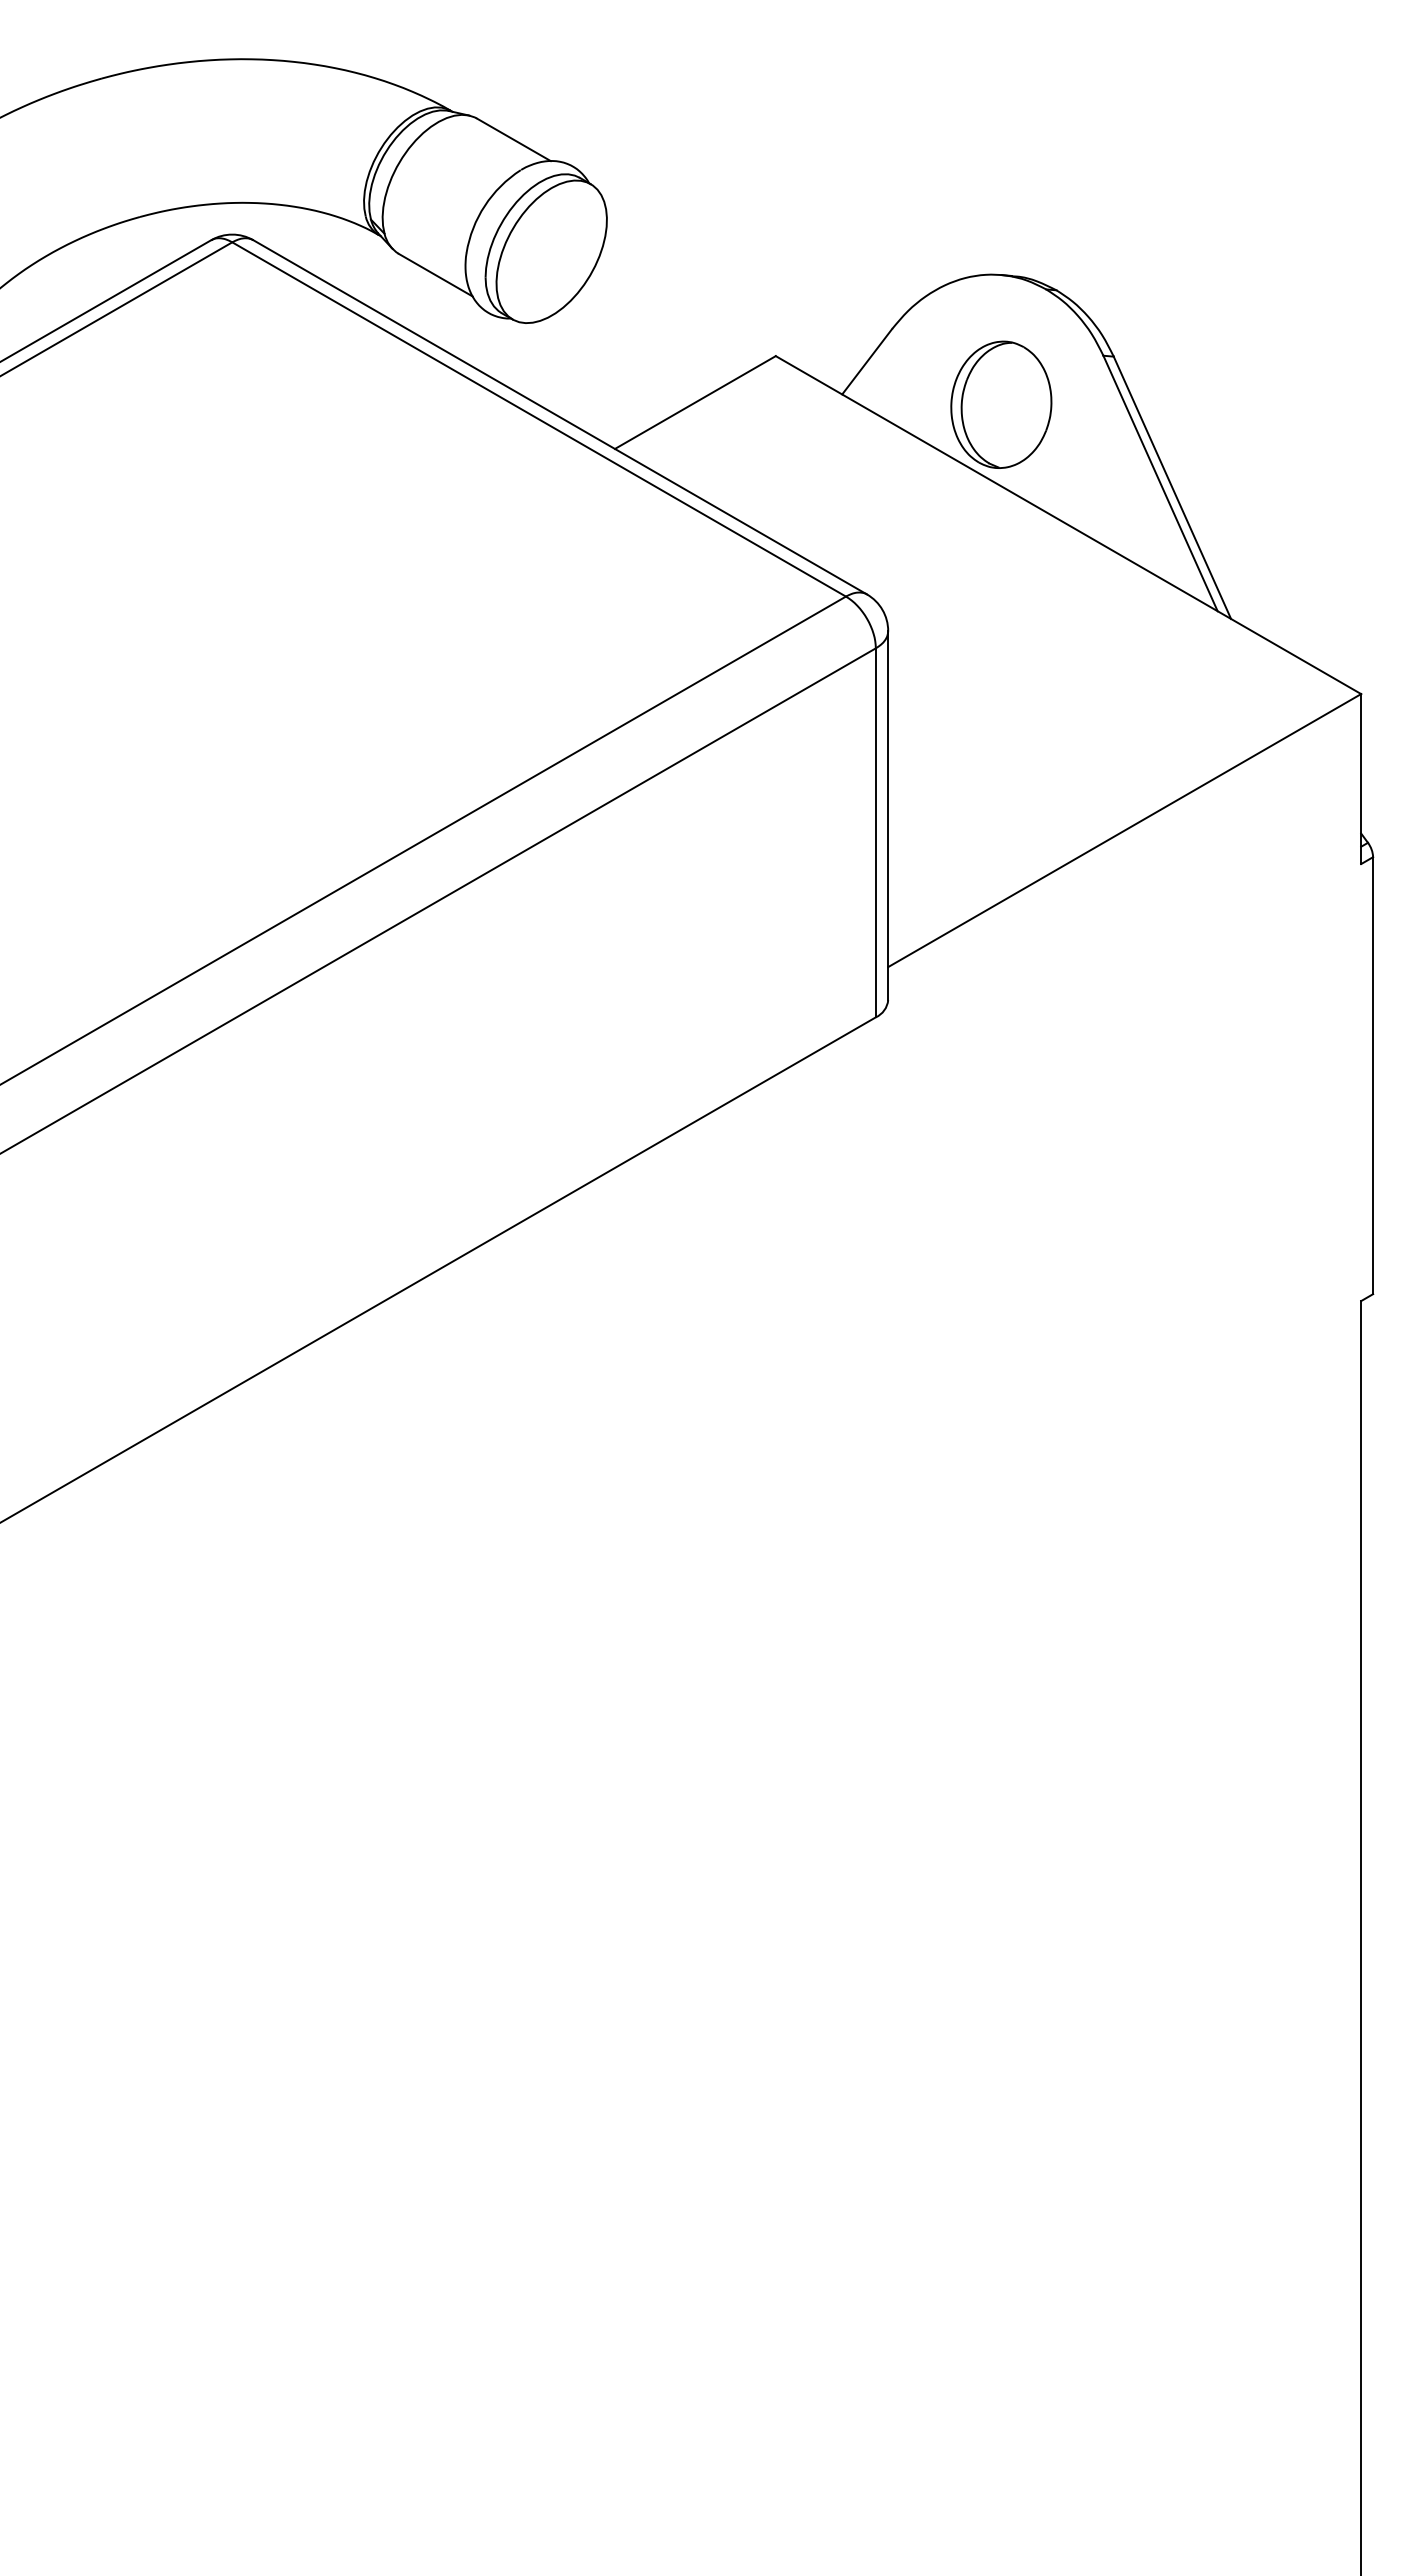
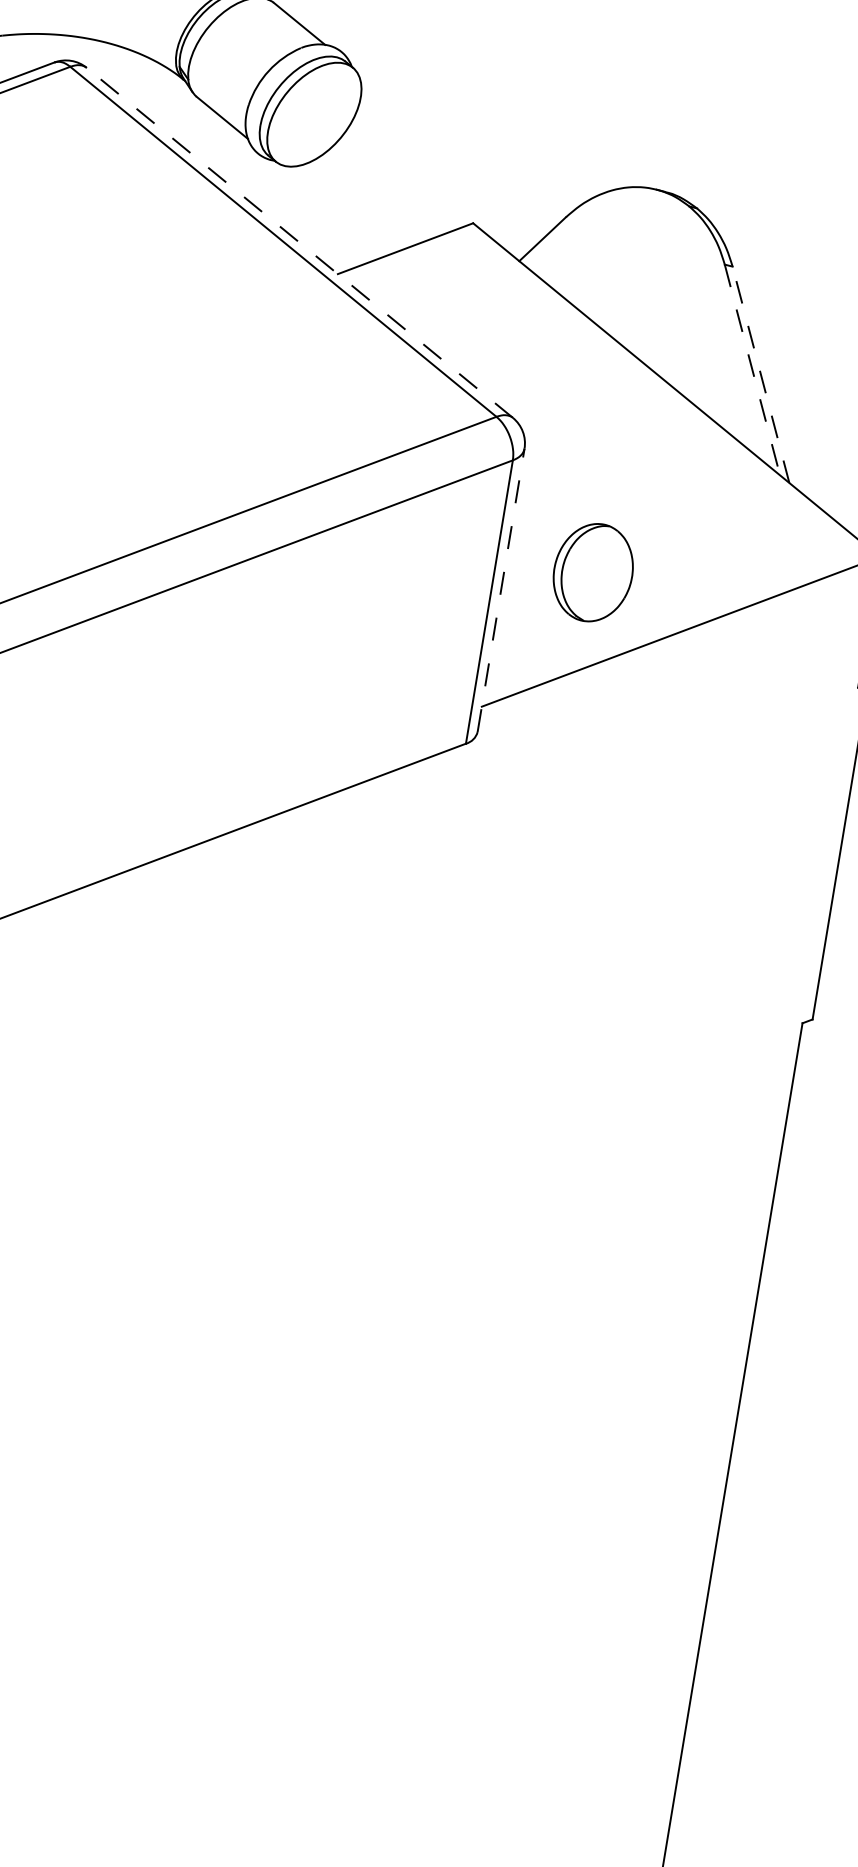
part: (1001, 404) -> (593, 572), moved
line: (559, 417) -> (299, 242), solid -> dashed
line: (1160, 483) -> (752, 369), solid -> dashed
line: (1172, 487) -> (761, 374), solid -> dashed
line: (888, 815) -> (501, 590), solid -> dashed

